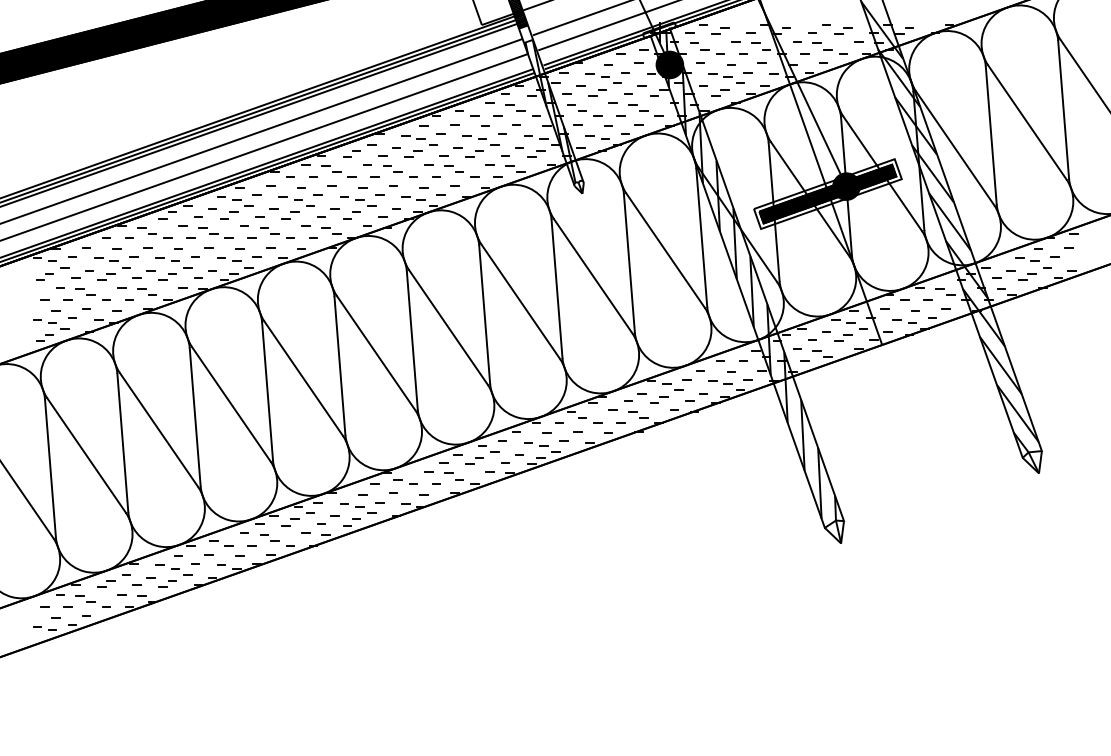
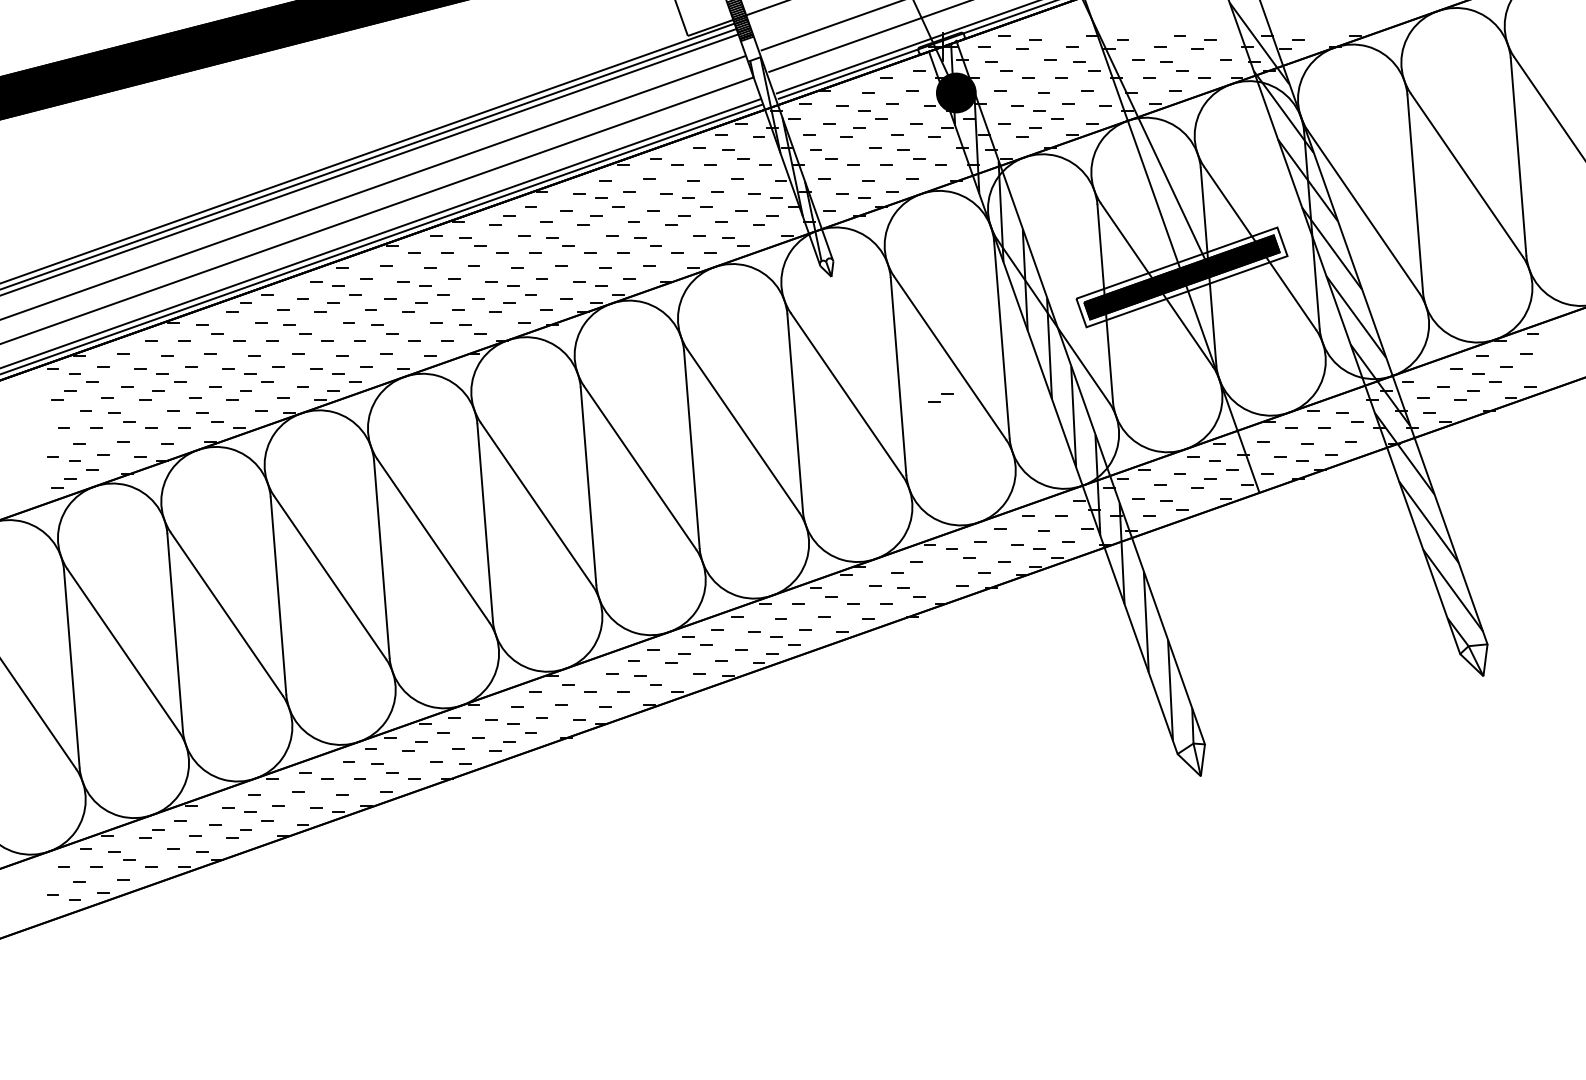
fill: (846, 186) -> (1208, 266), removed
part: (658, 399) -> (940, 397), moved

